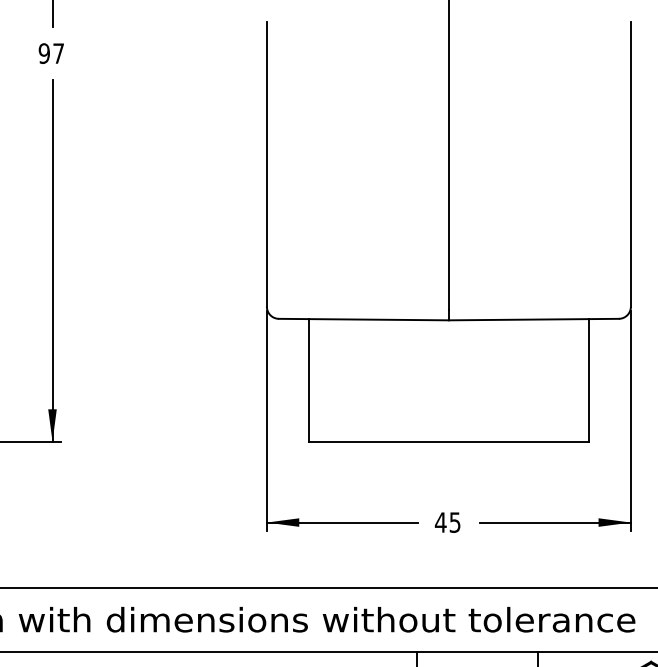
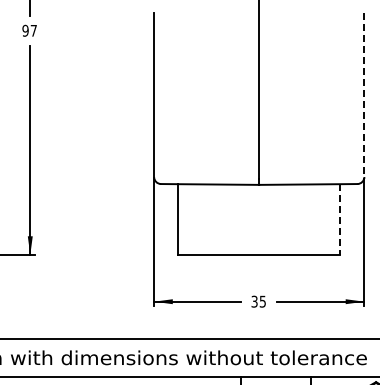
line: (631, 165) -> (364, 95), solid -> dashed
line: (589, 381) -> (340, 220), solid -> dashed
text: (440, 522) -> (254, 301), 45 -> 35

